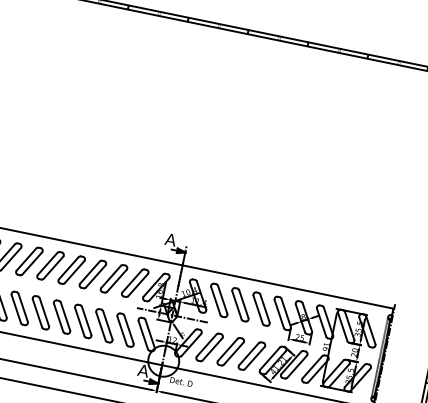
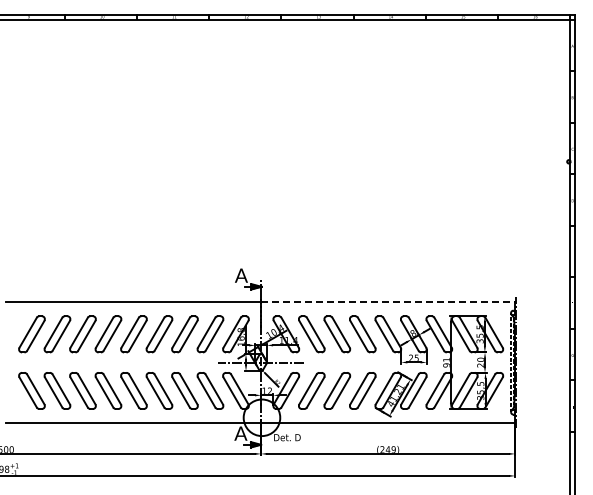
line: (288, 287) -> (388, 302), solid -> dashed

